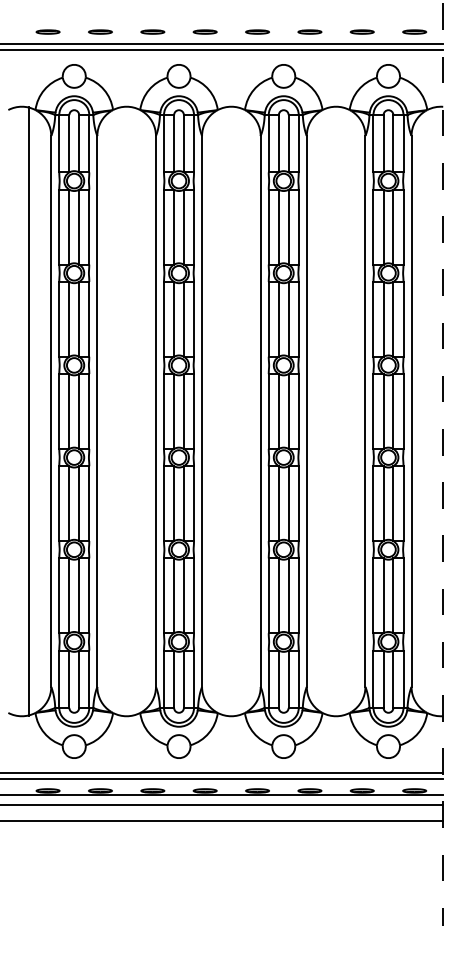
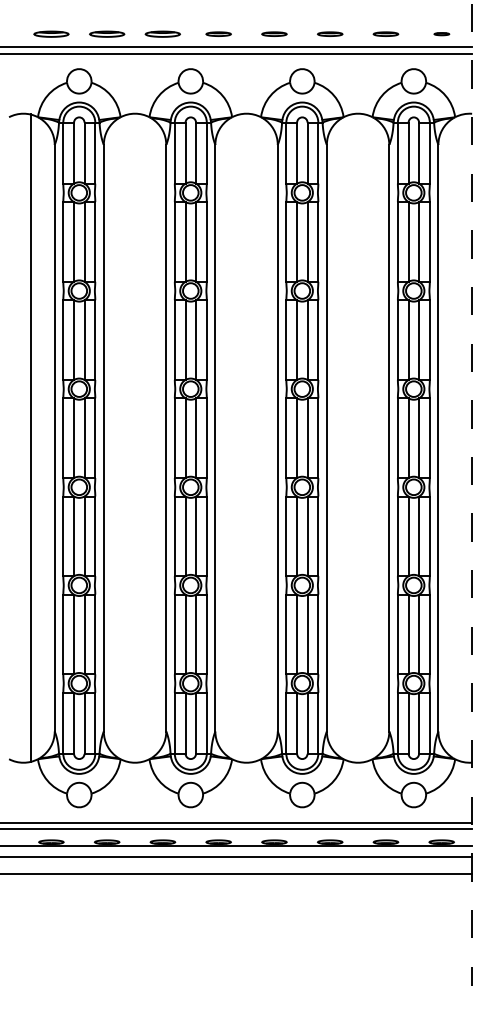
part: (47, 31) -> (50, 33), size x1.4
part: (100, 31) -> (107, 33), size x1.4
part: (152, 31) -> (162, 33), size x1.4
part: (414, 31) -> (441, 33), size x0.6

